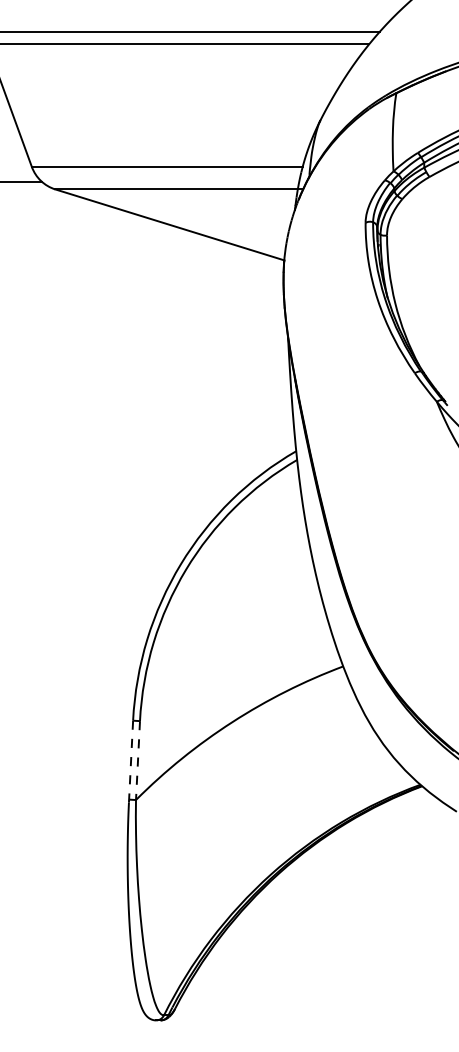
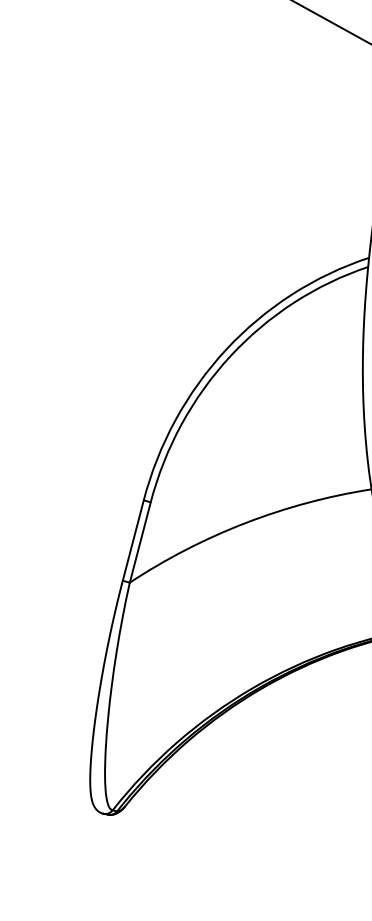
line: (138, 760) -> (140, 542), dashed -> solid
line: (131, 761) -> (133, 542), dashed -> solid

